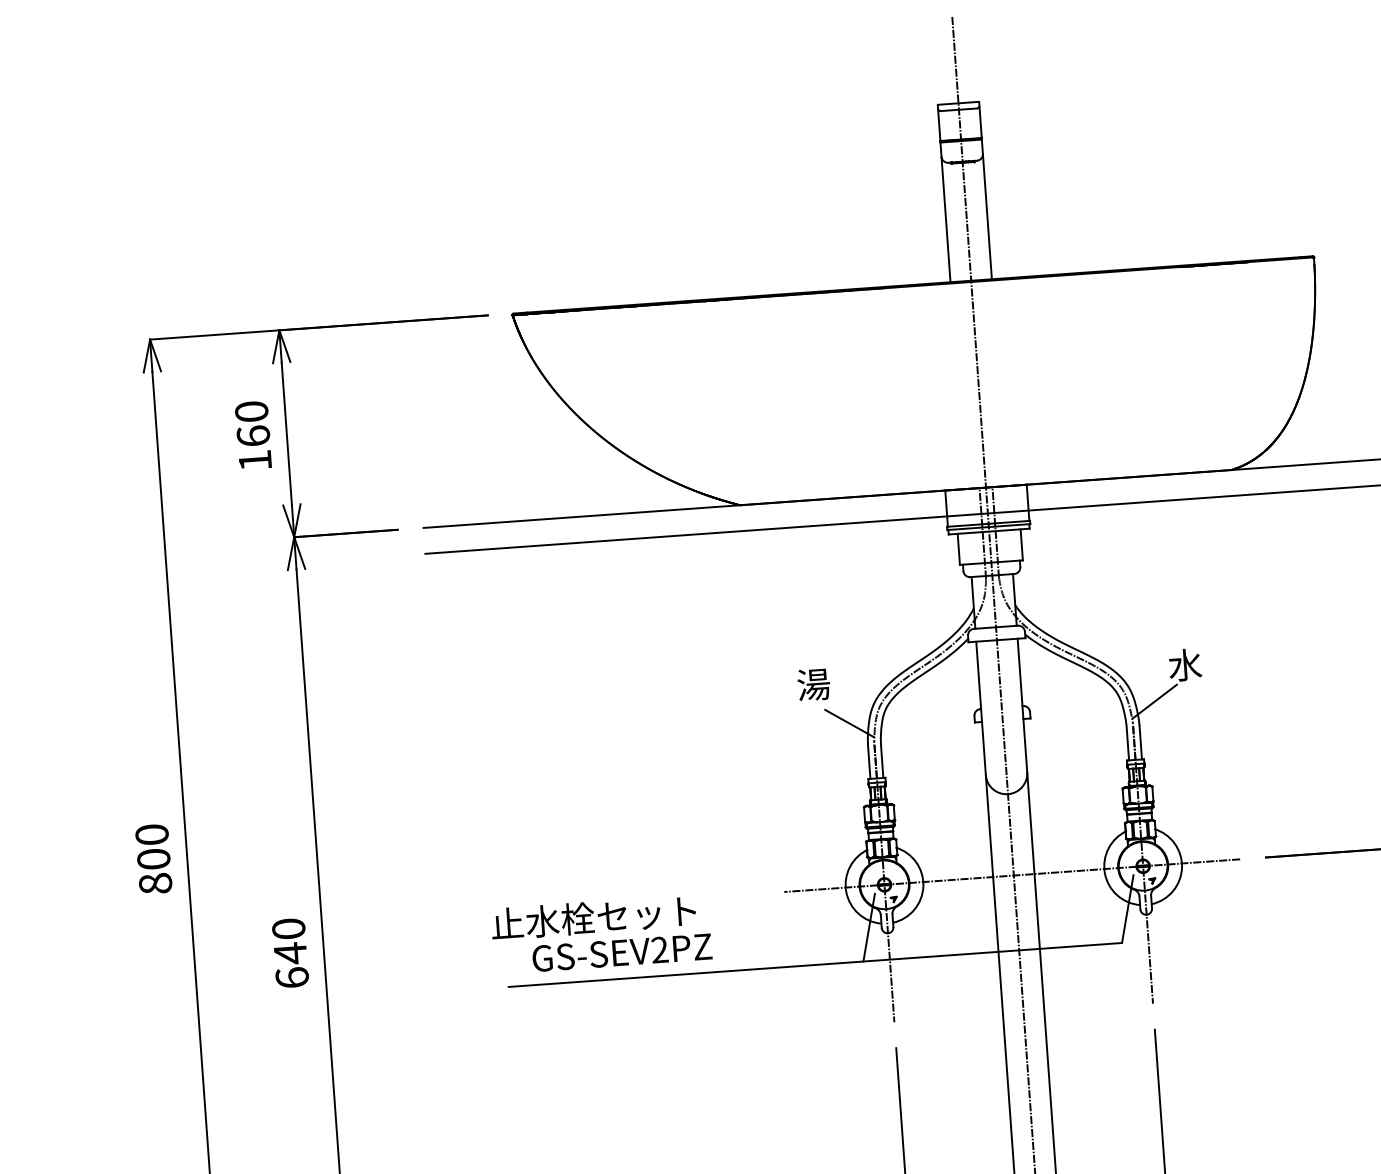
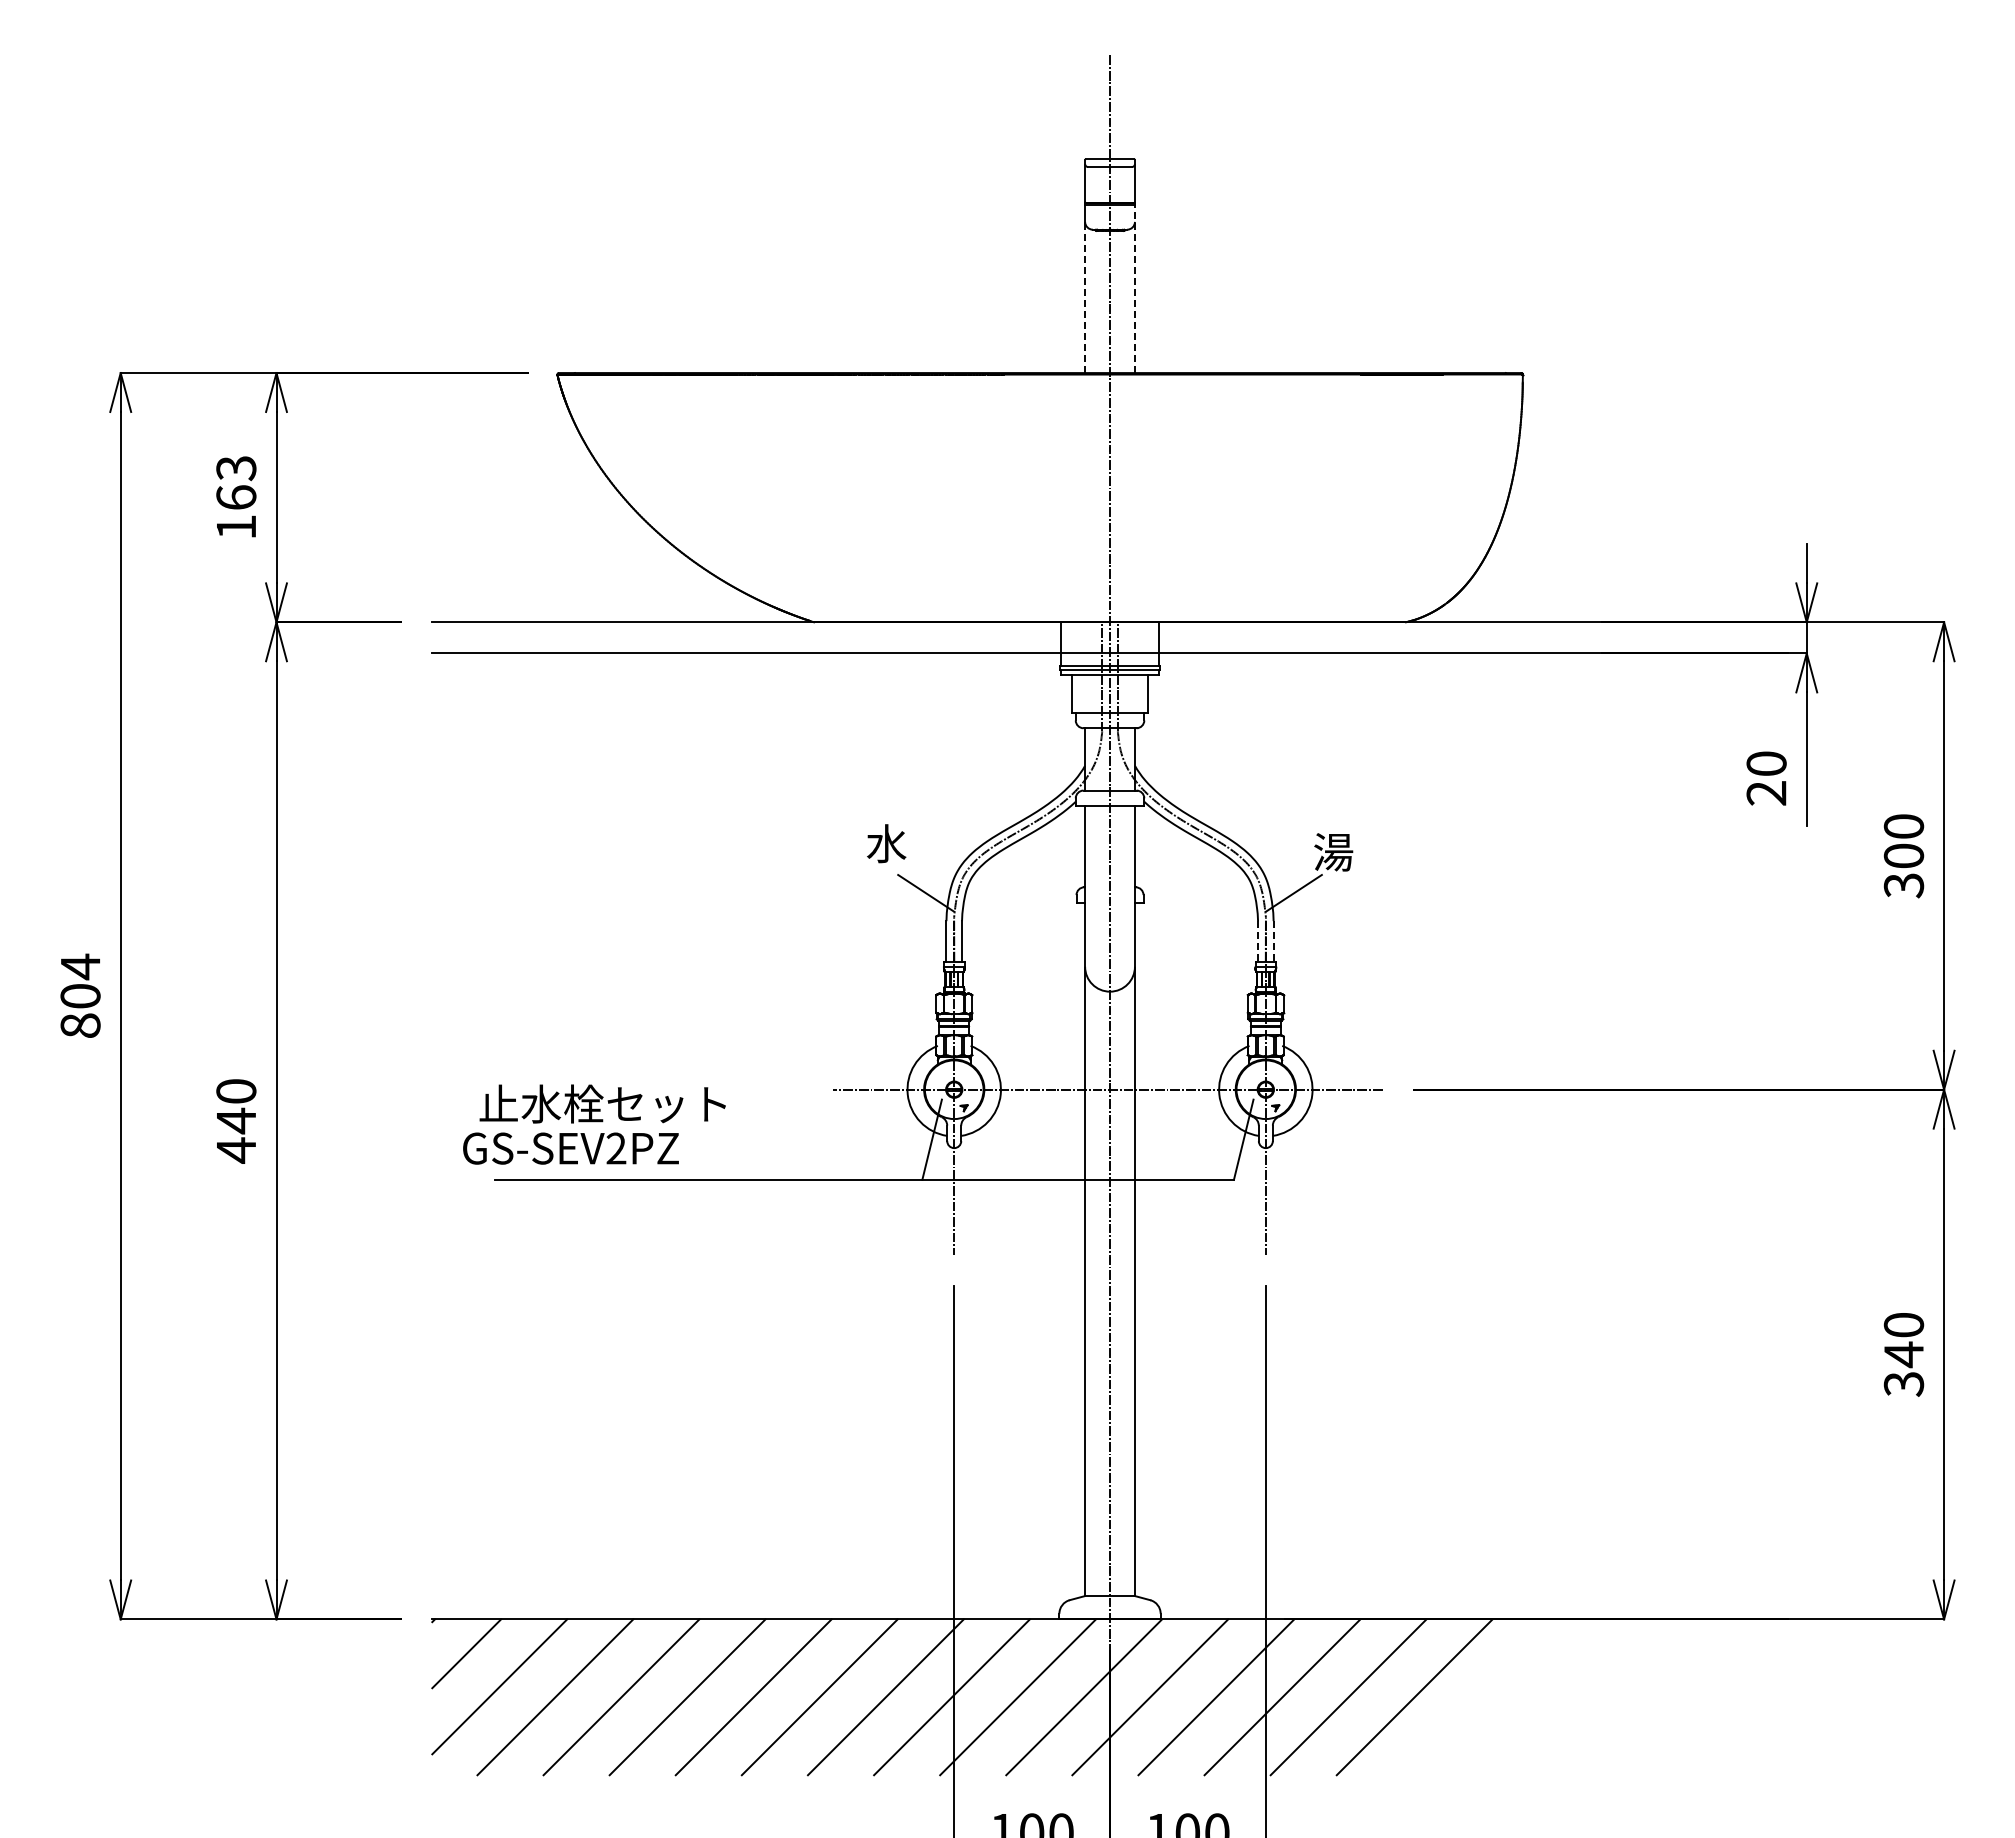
line: (986, 209) -> (1134, 288), solid -> dashed
line: (946, 219) -> (1085, 297), solid -> dashed
text: (251, 411) -> (236, 468), 160 -> 163
text: (1185, 664) -> (1333, 851), 水 -> 湯
text: (813, 684) -> (886, 843), 湯 -> 水
line: (1140, 742) -> (1273, 941), solid -> dashed
line: (1128, 743) -> (1258, 941), solid -> dashed
text: (152, 834) -> (80, 966), 800 -> 804
text: (621, 952) -> (570, 1148), moved
text: (292, 977) -> (236, 1150), 640 -> 440

